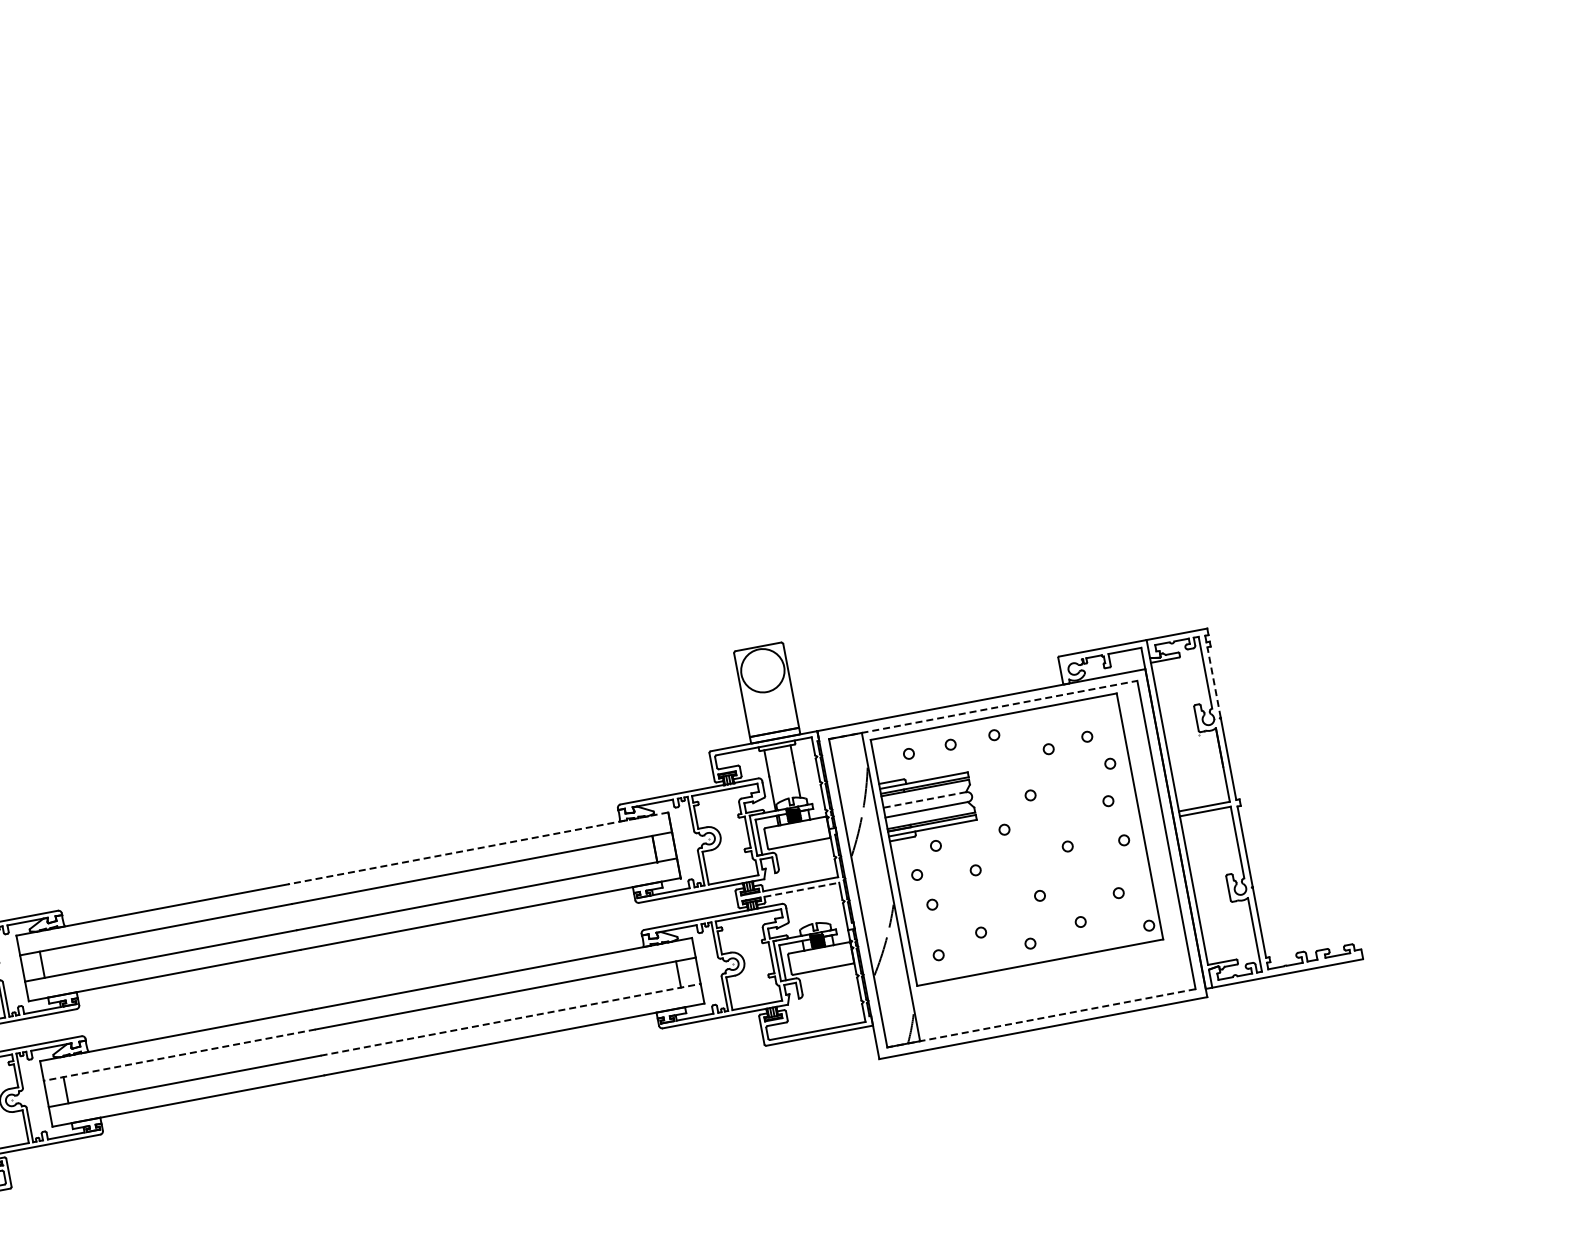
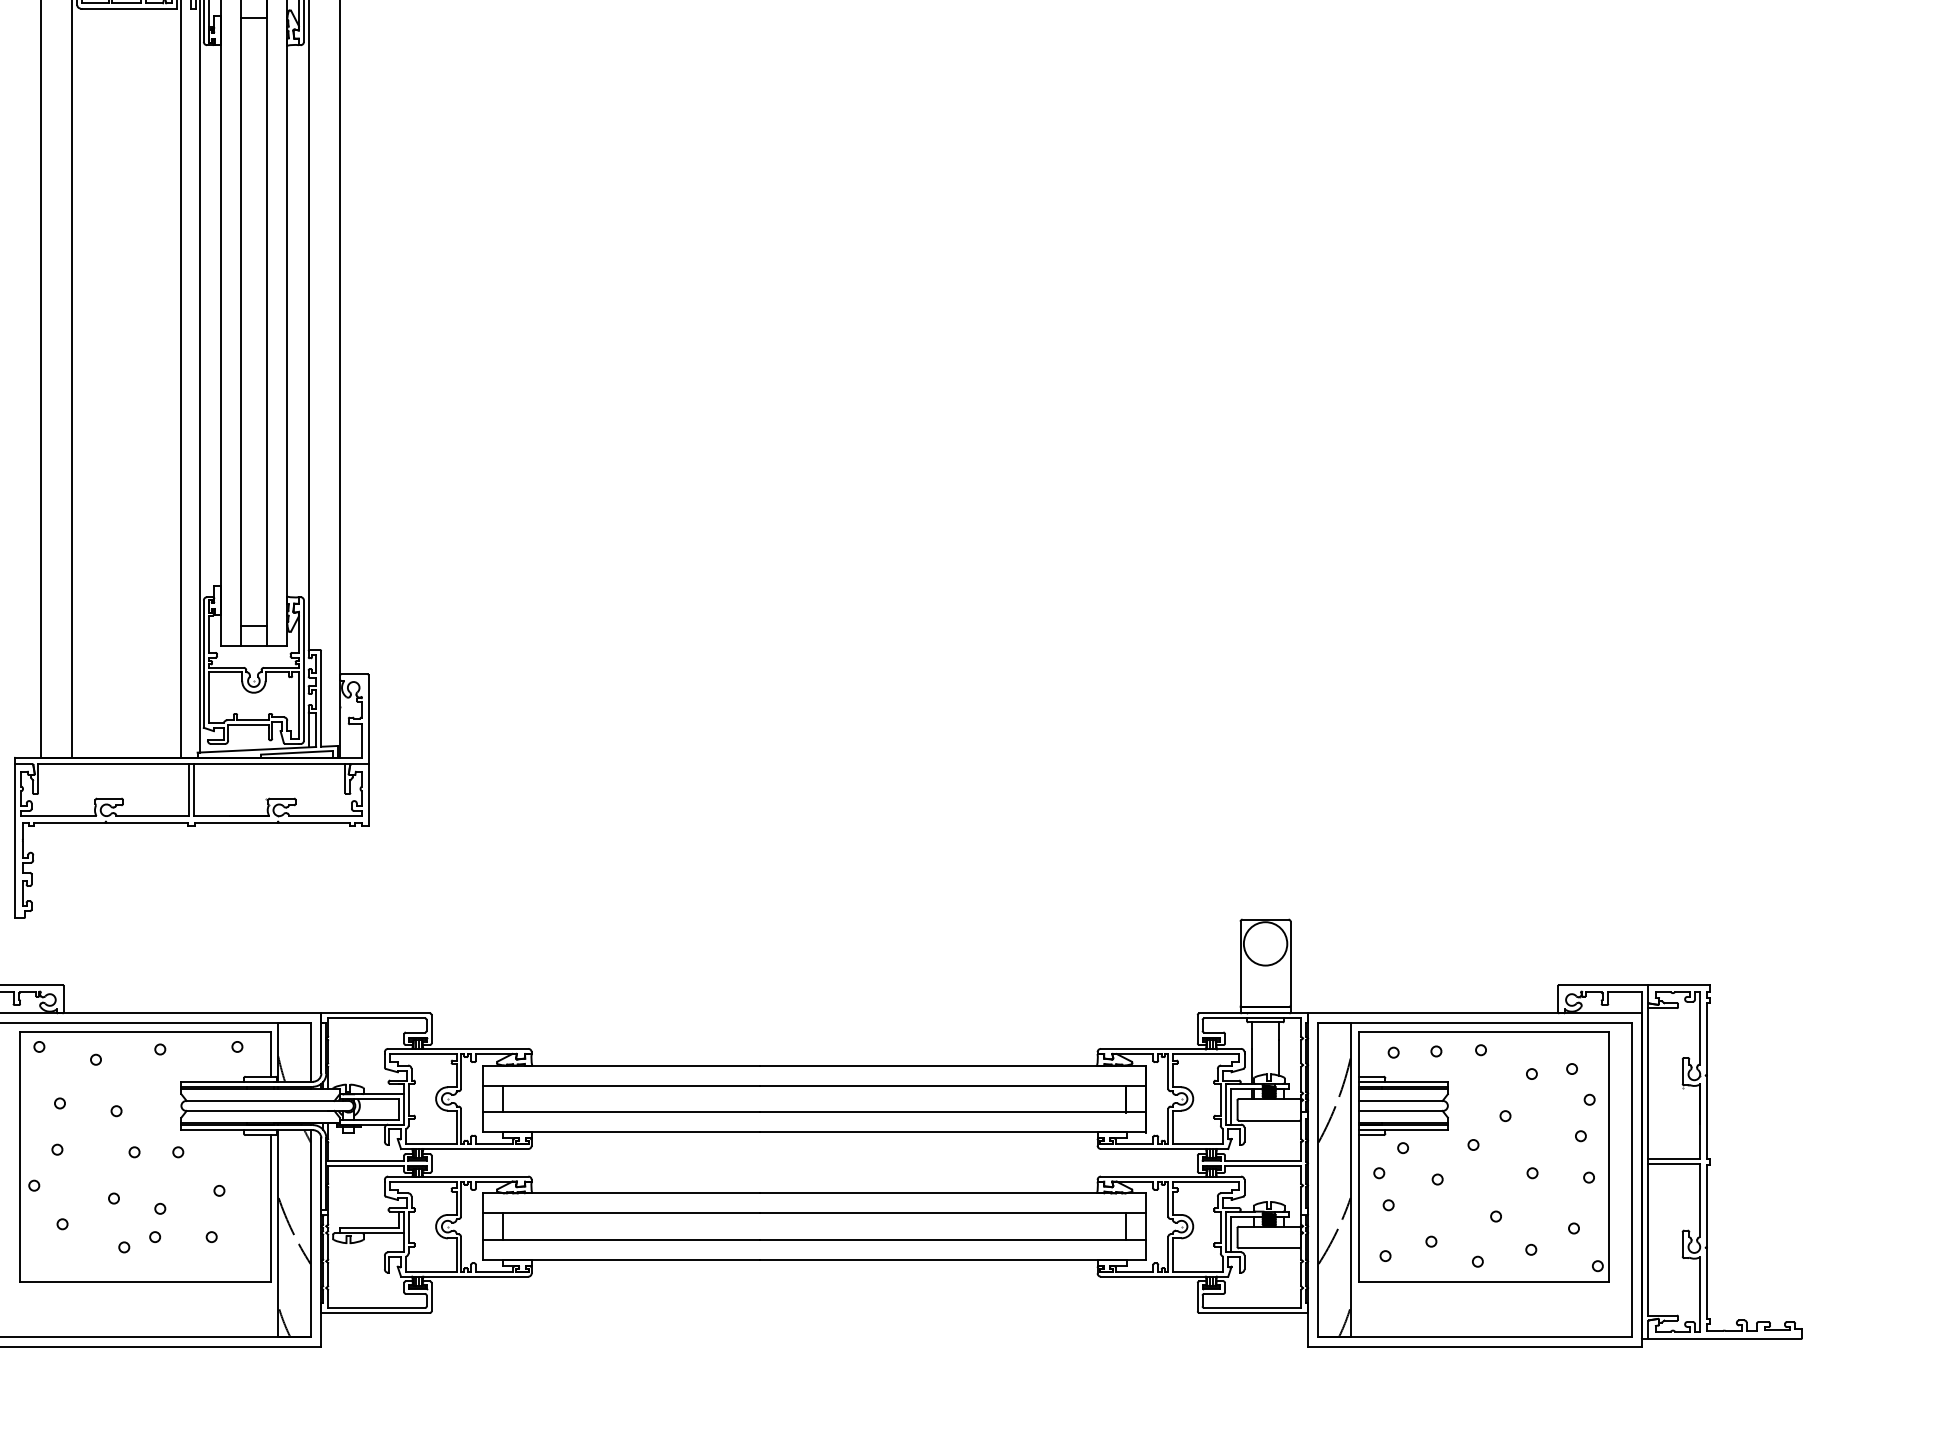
line: (1213, 682) -> (1706, 1039), dashed -> solid
line: (982, 710) -> (1474, 1023), dashed -> solid
line: (924, 799) -> (1400, 1100), dashed -> solid
line: (477, 848) -> (952, 1065), dashed -> solid
line: (802, 889) -> (1263, 1166), dashed -> solid
line: (1041, 1018) -> (1474, 1337), dashed -> solid
line: (511, 1020) -> (953, 1240), dashed -> solid
line: (179, 1055) -> (620, 1213), dashed -> solid

